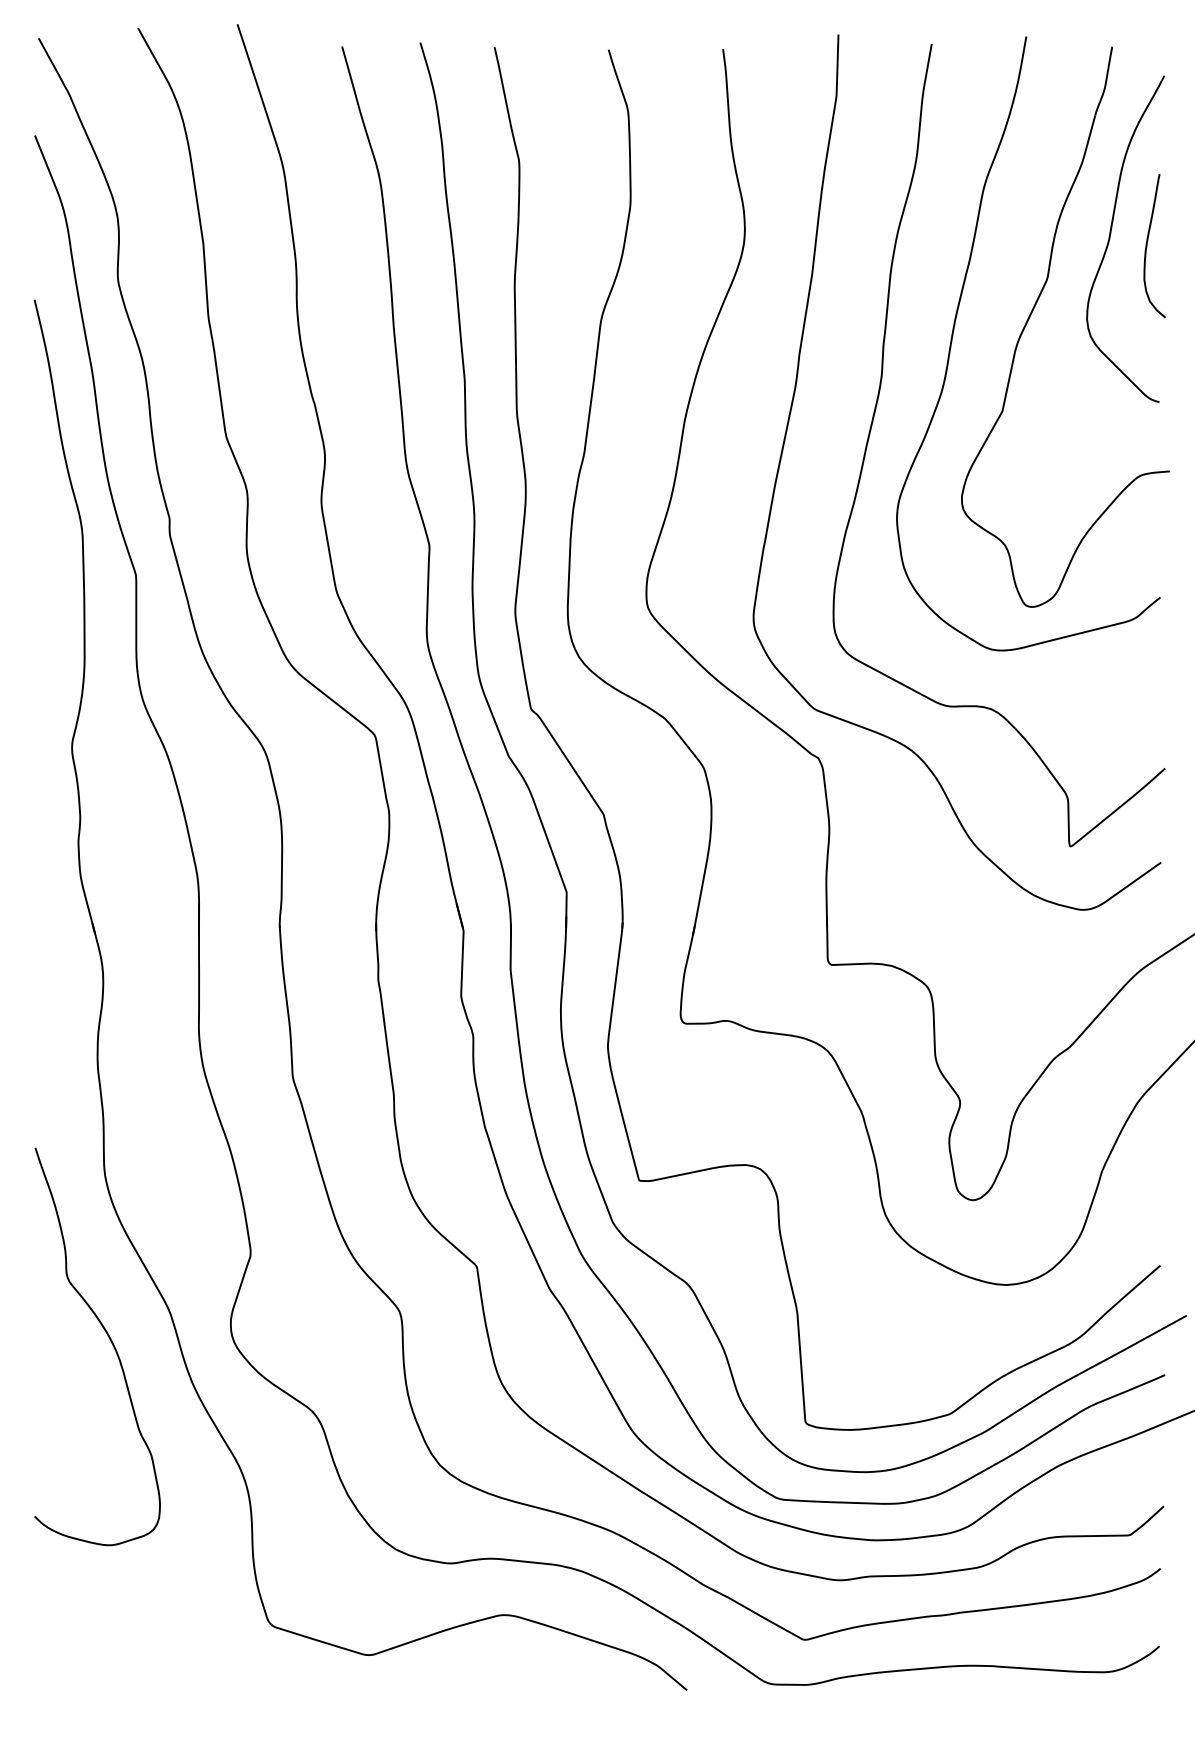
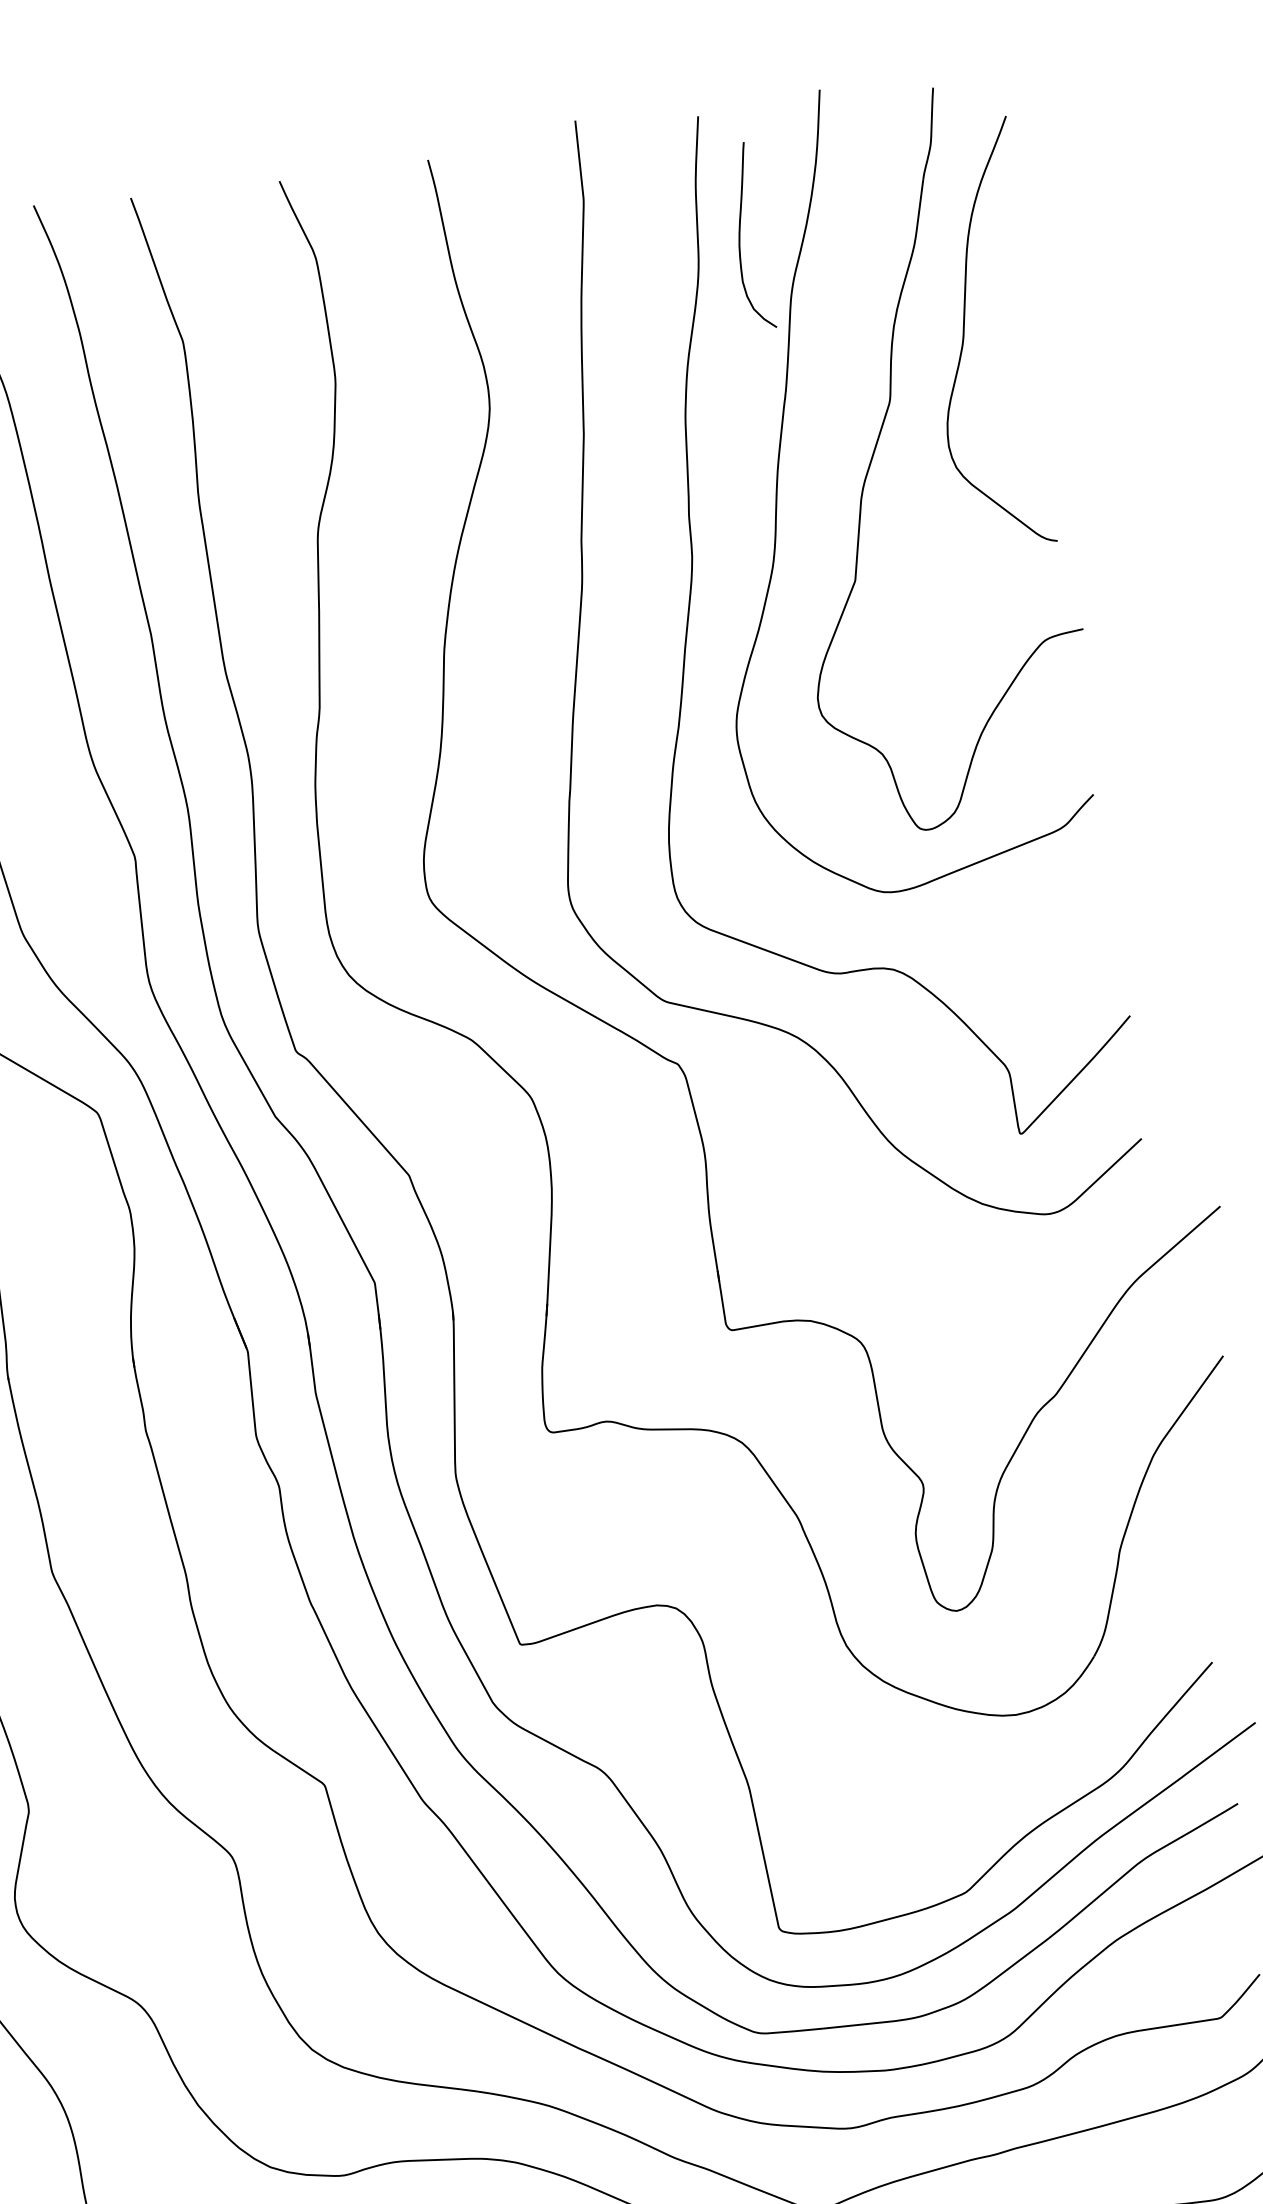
curve: (1147, 246) -> (740, 238), moved

